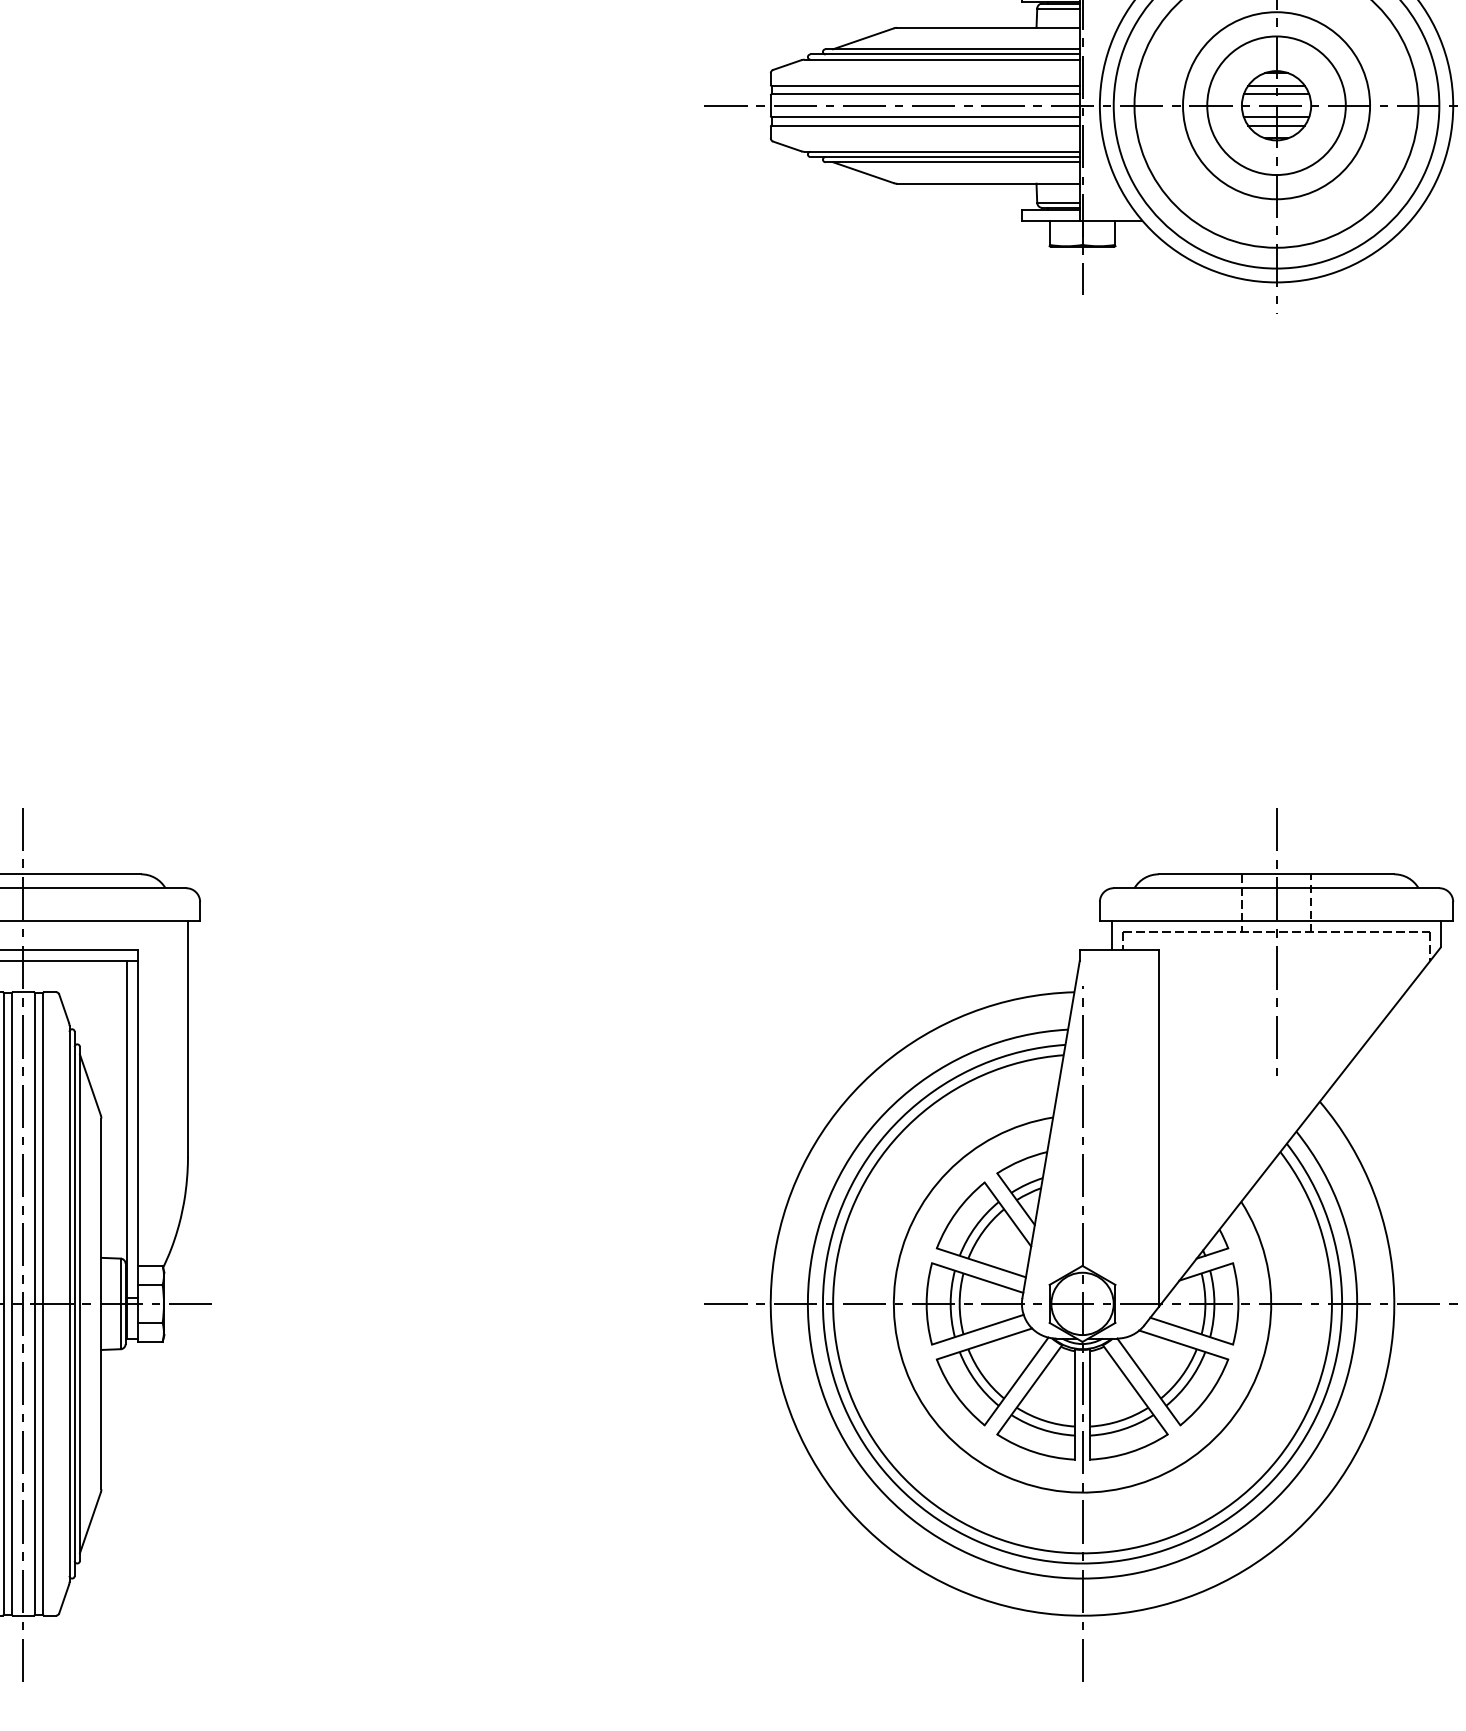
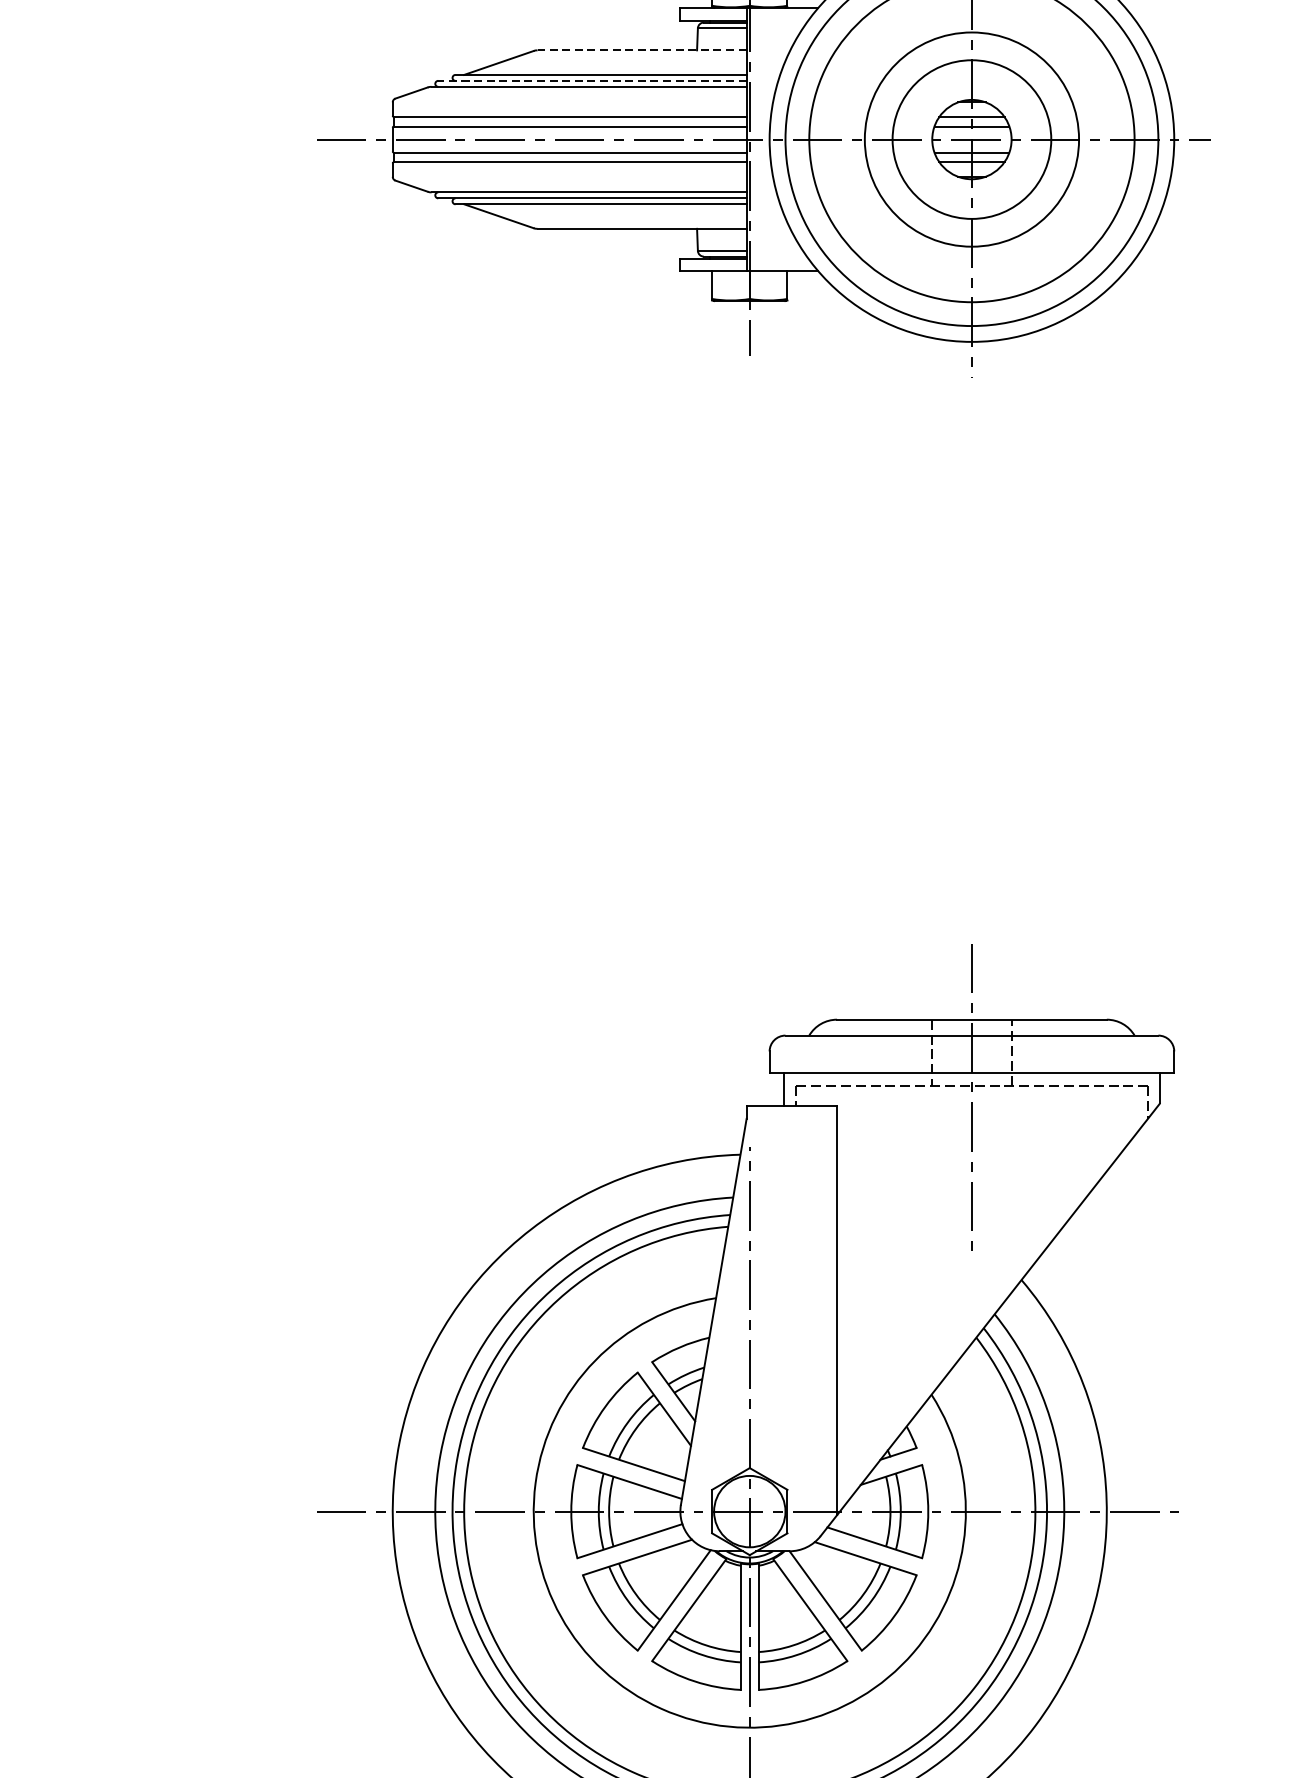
line: (987, 27) -> (640, 49), solid -> dashed
line: (945, 54) -> (592, 80), solid -> dashed

